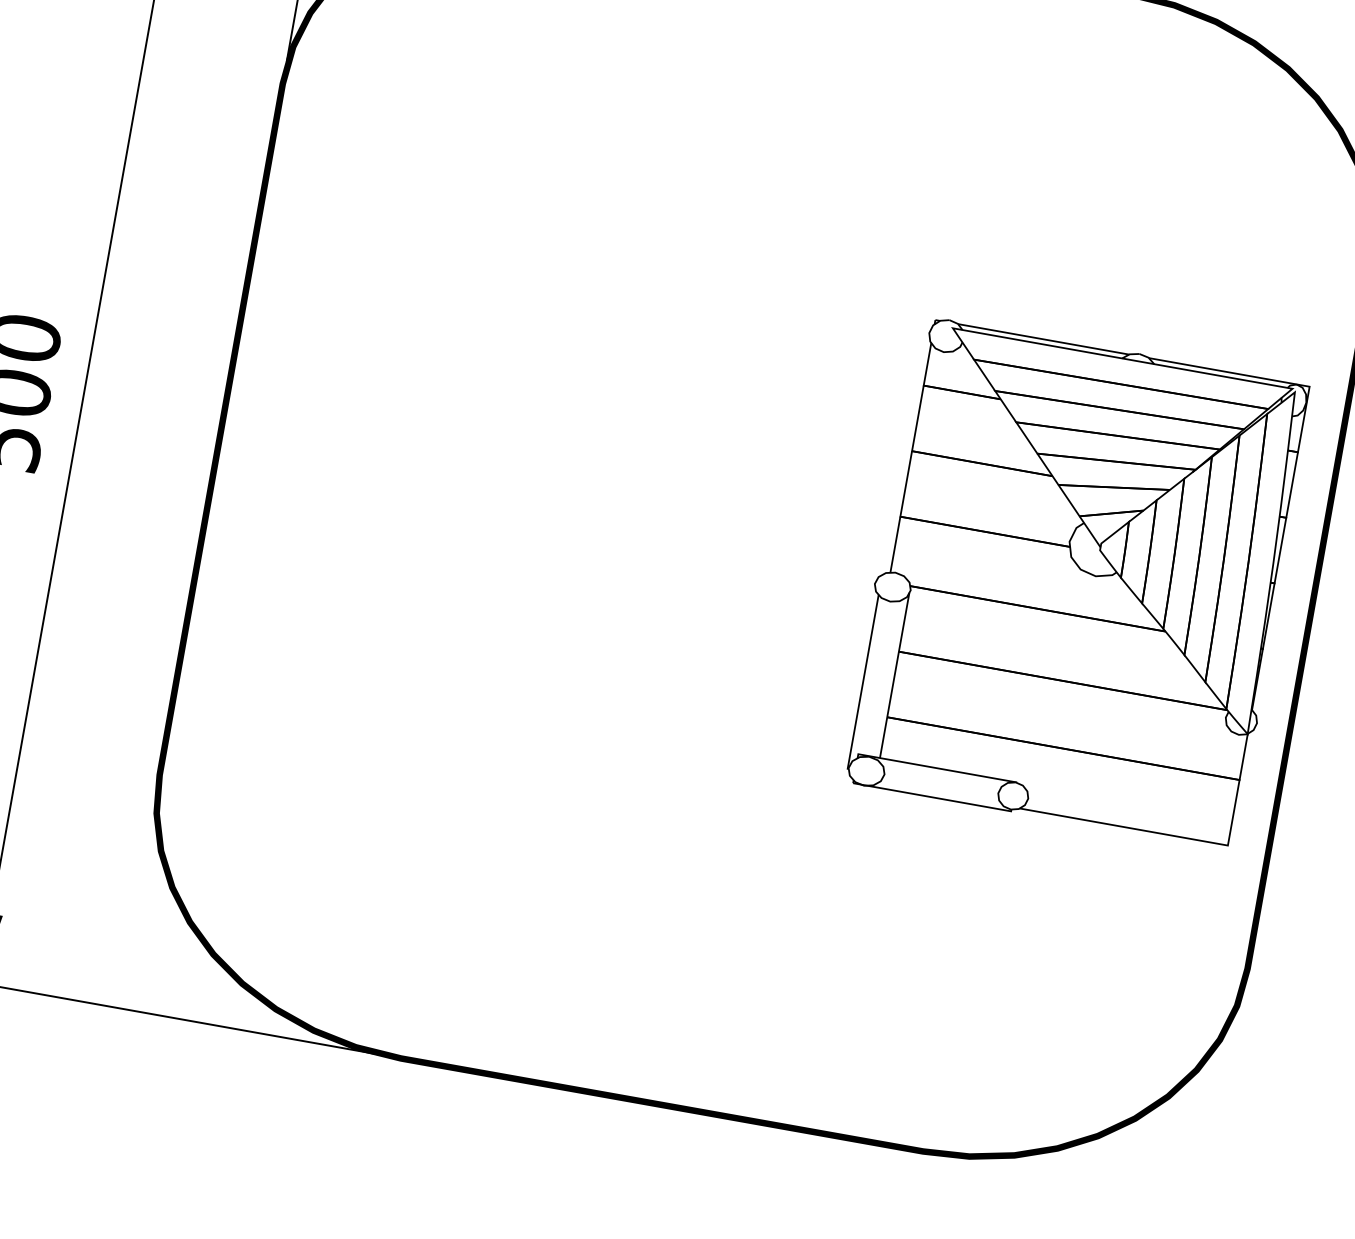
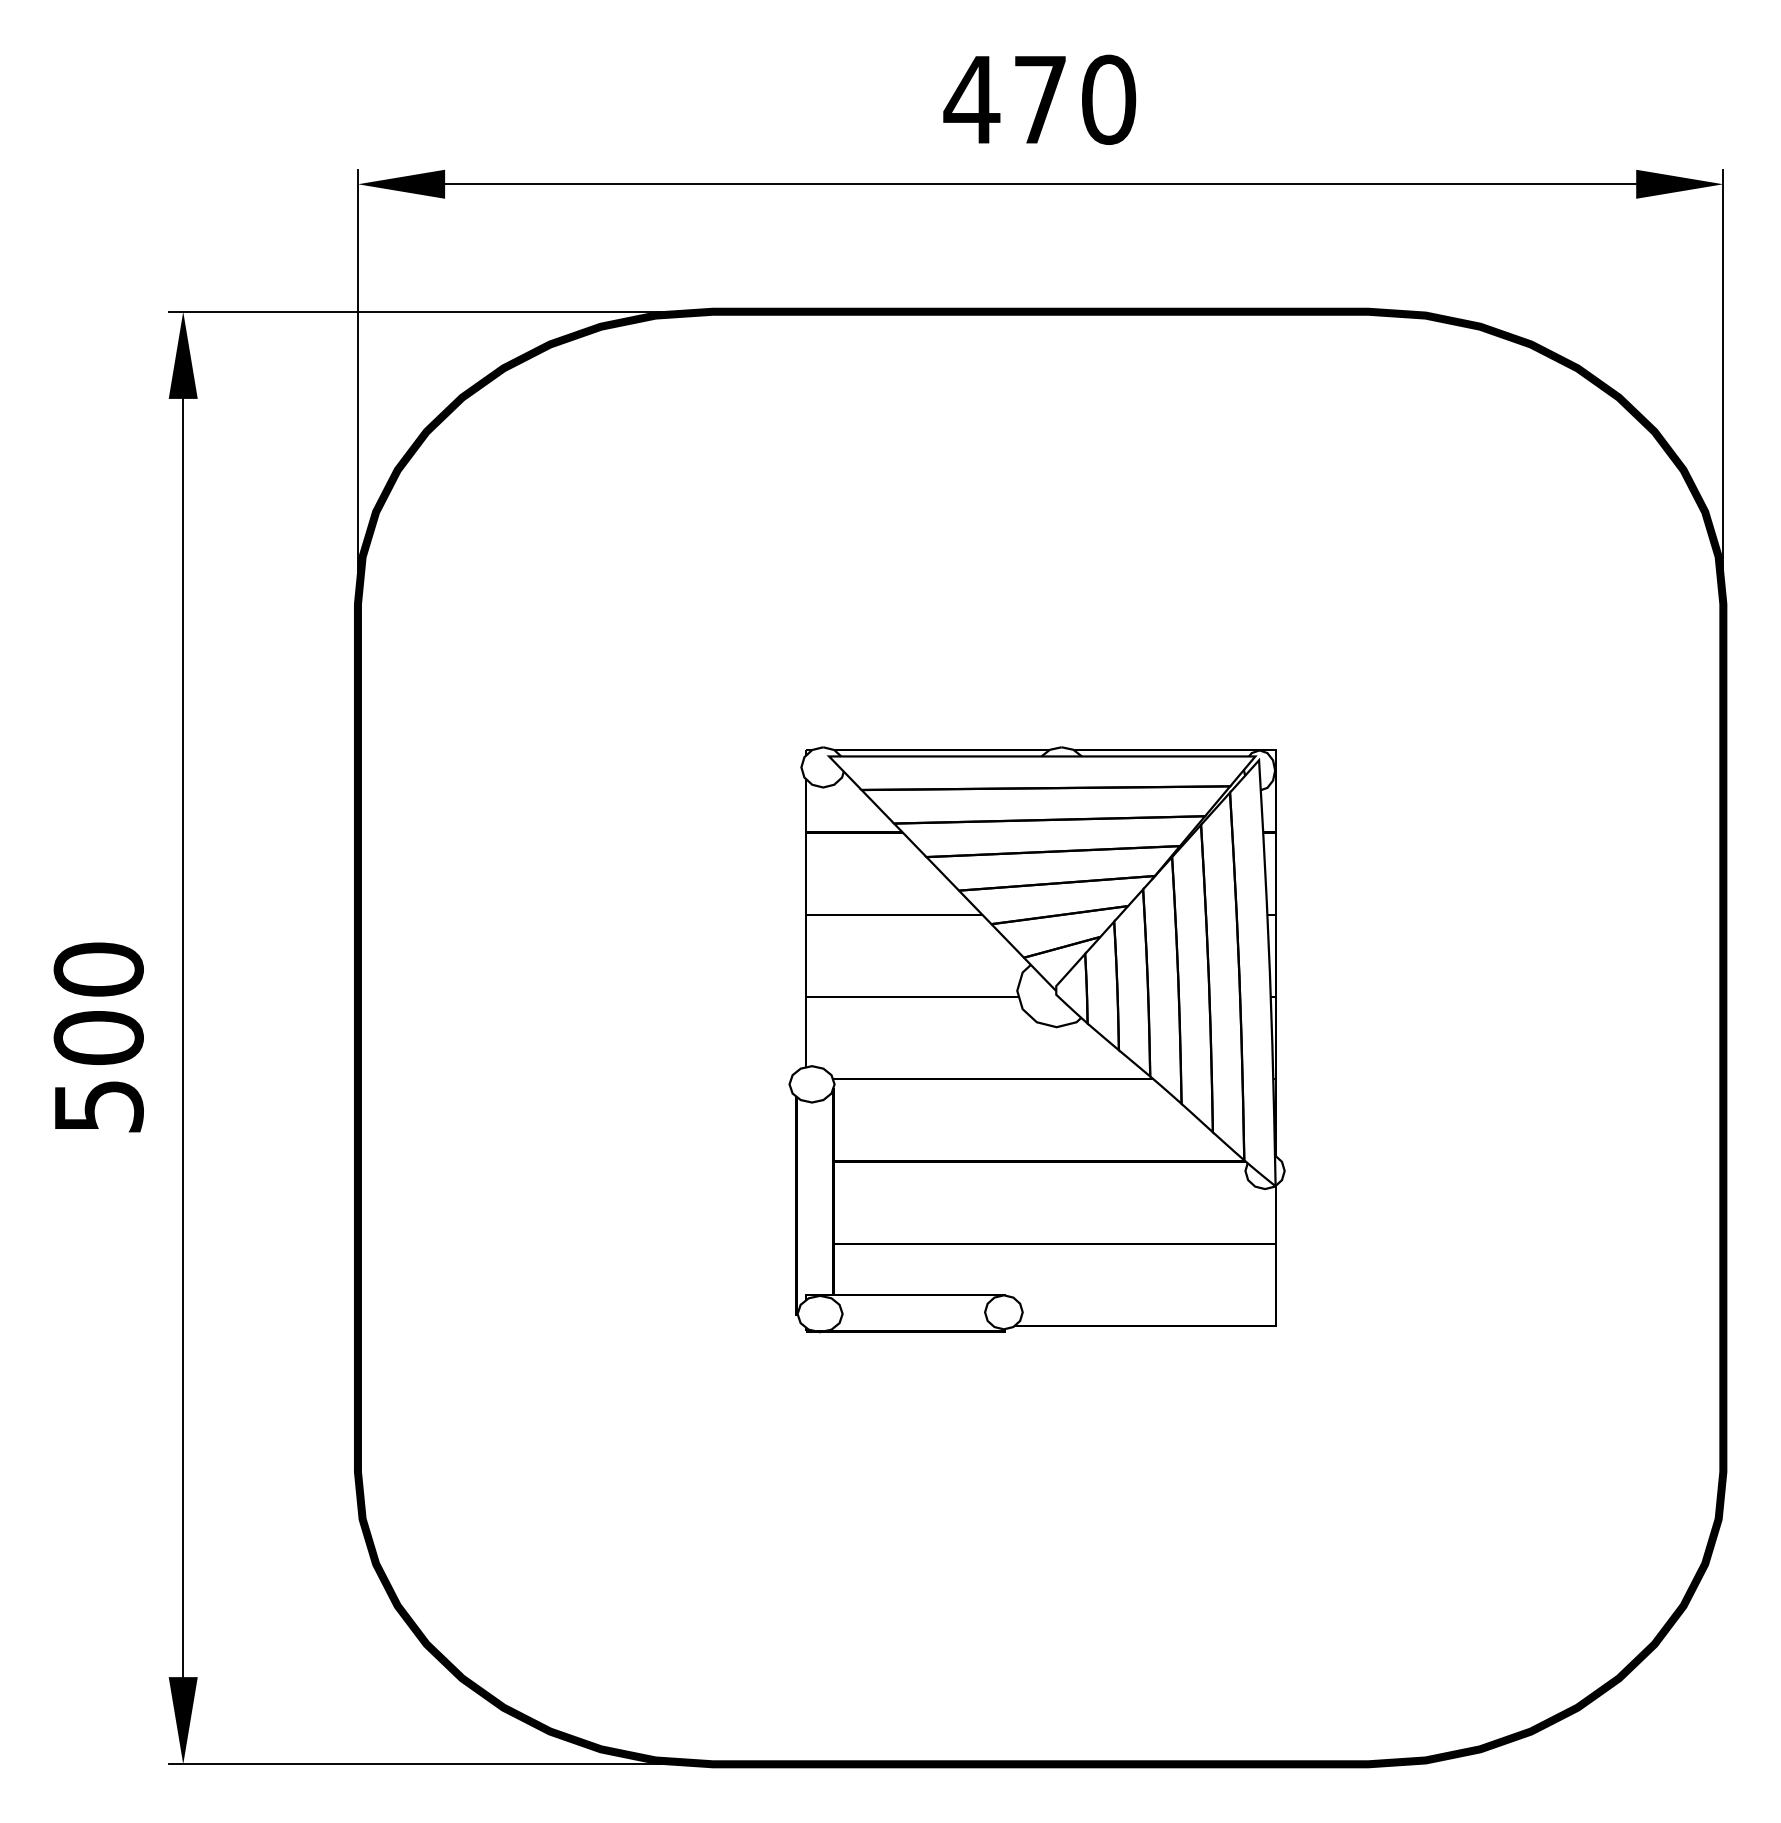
part: (1077, 583) -> (1036, 1039), moved

